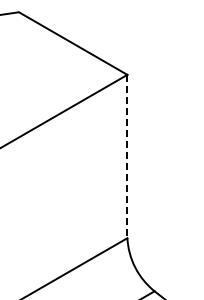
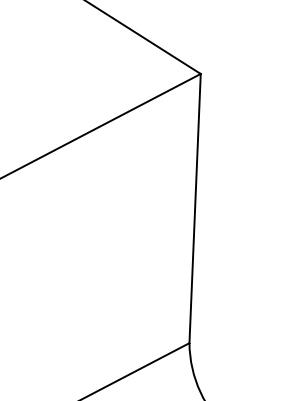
line: (127, 156) -> (195, 208), dashed -> solid

